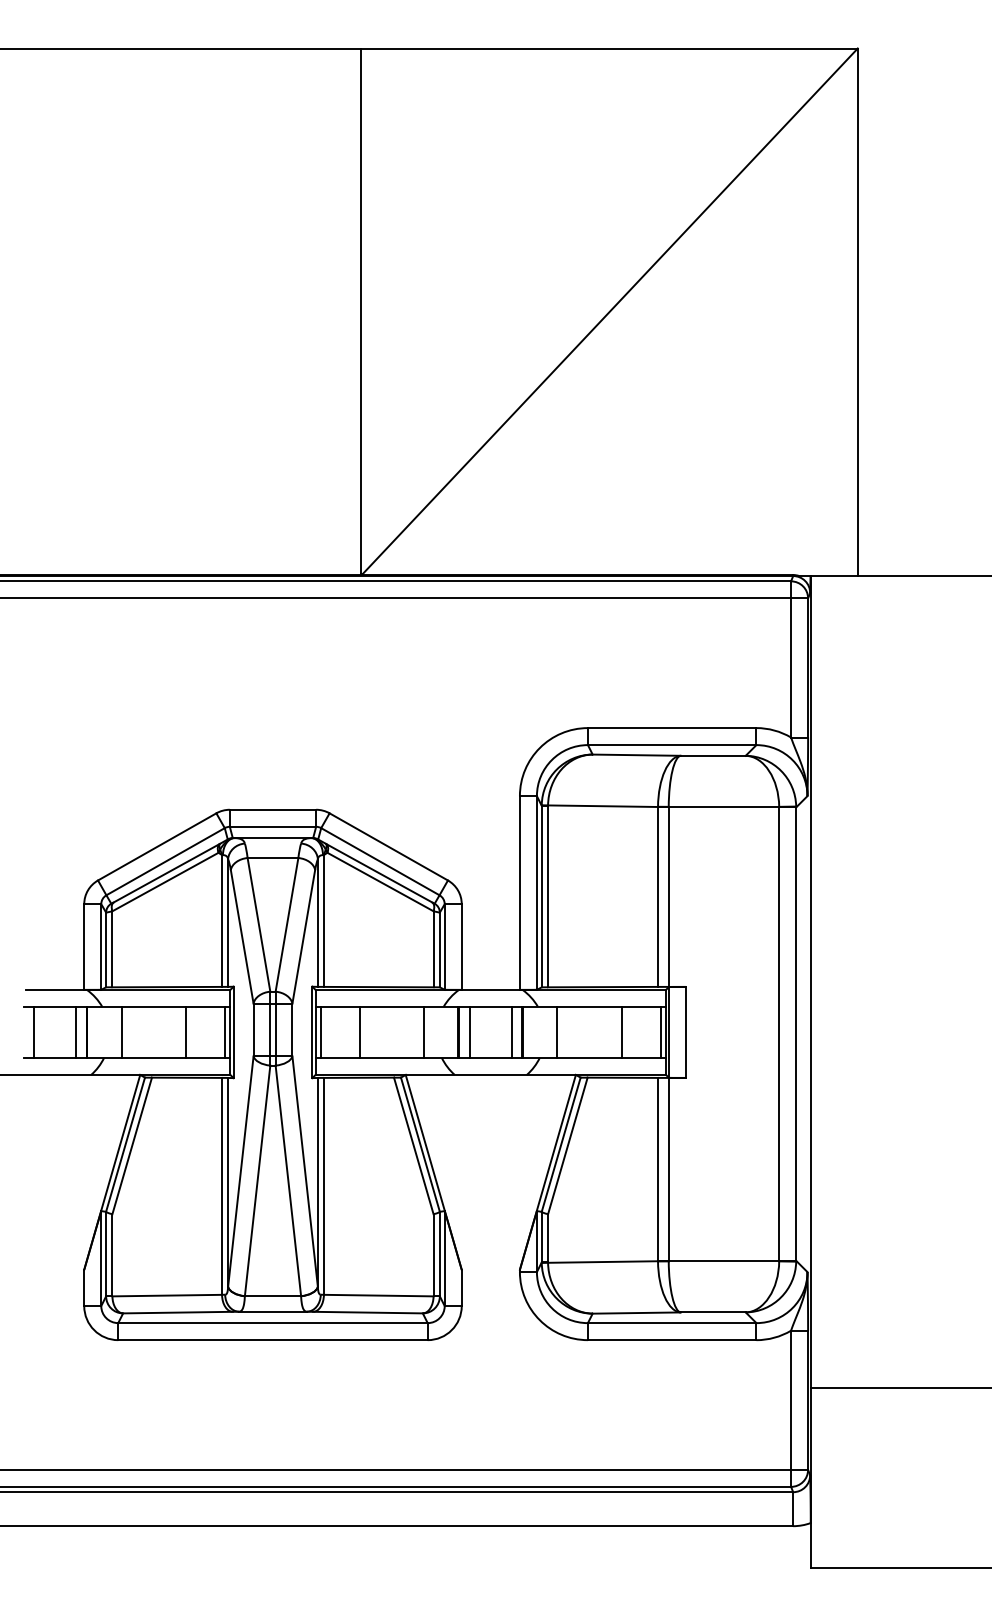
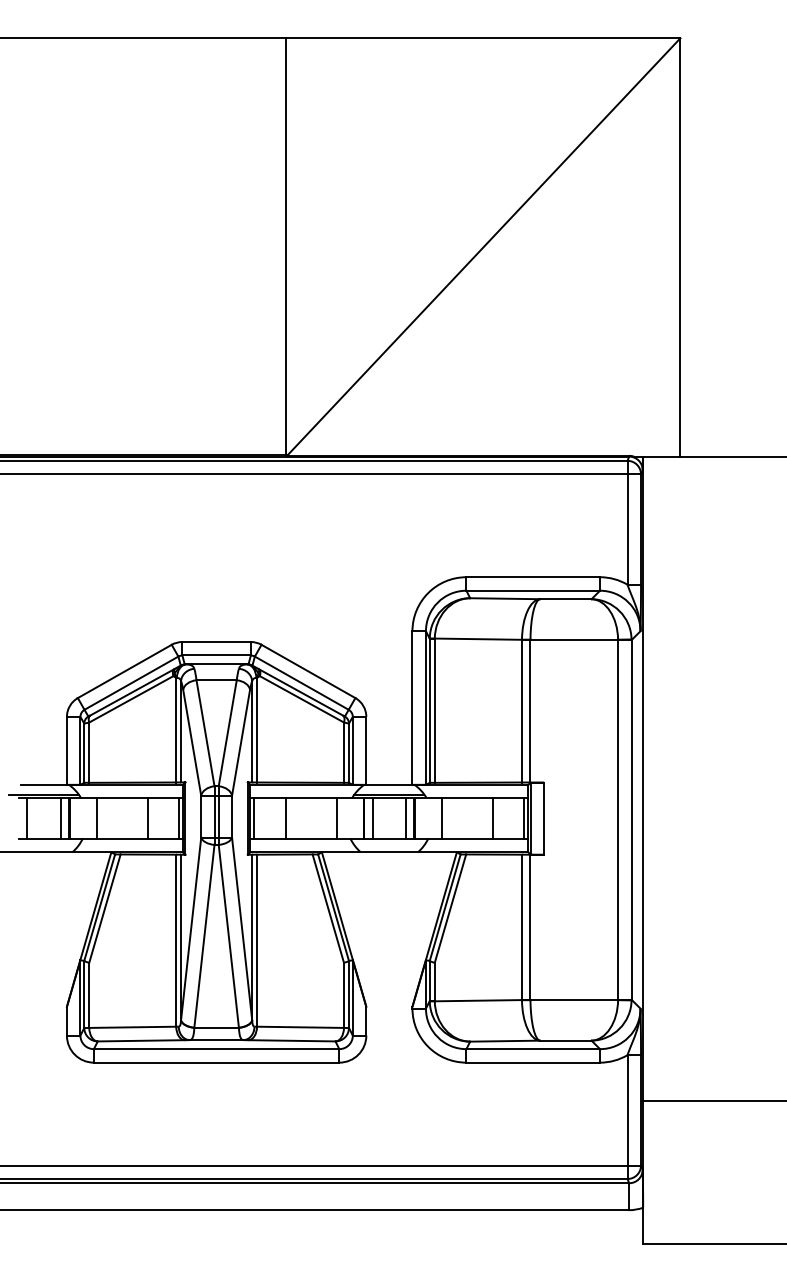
line: (55, 1002) -> (44, 794), added
line: (490, 1002) -> (389, 794), added

